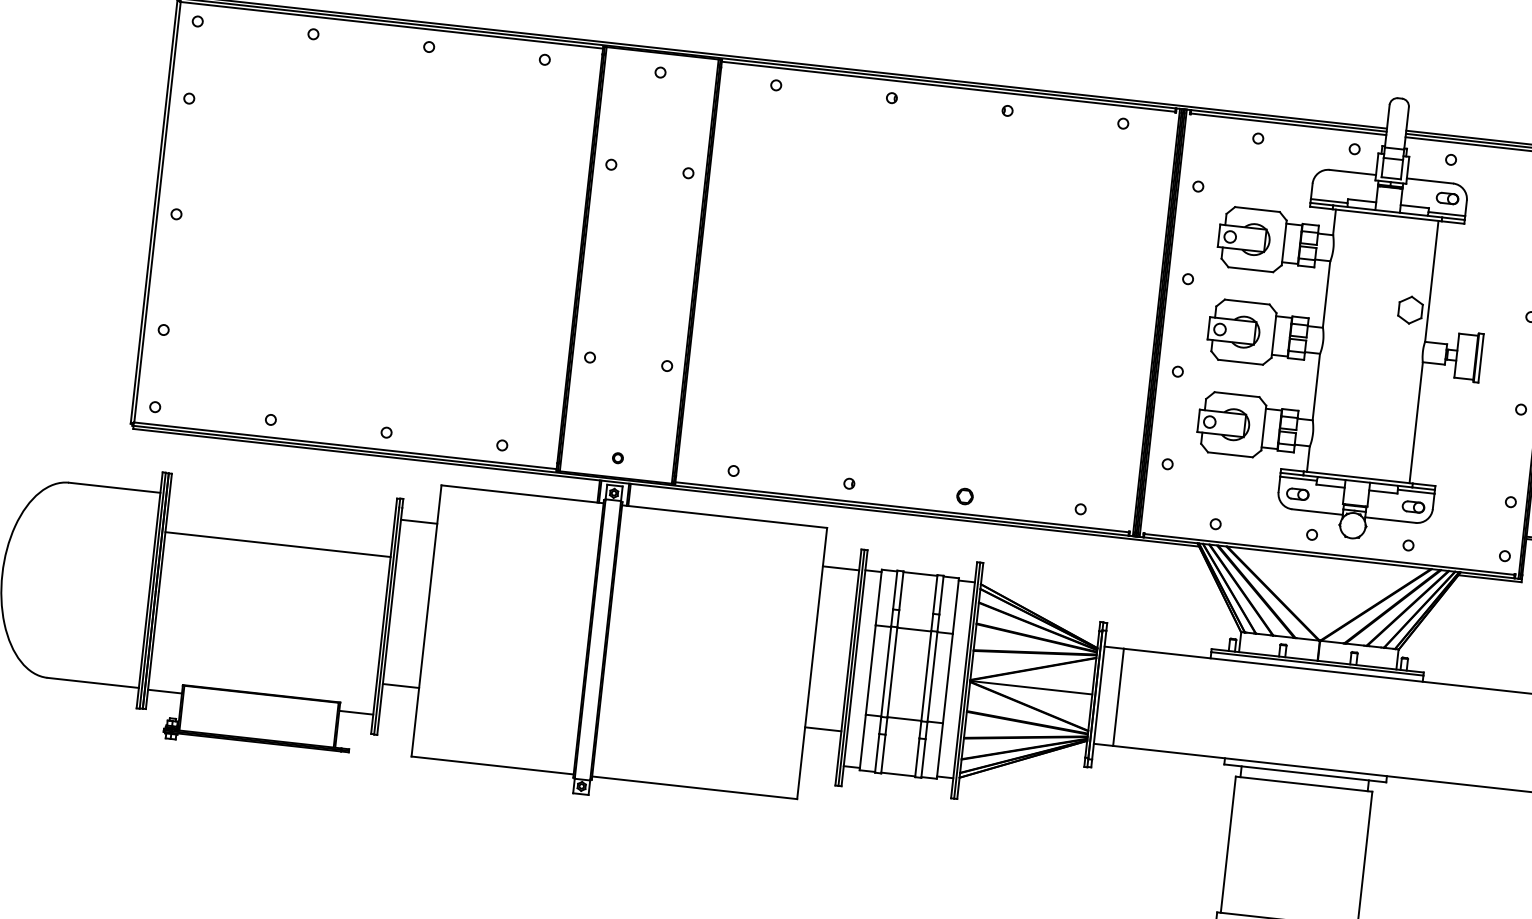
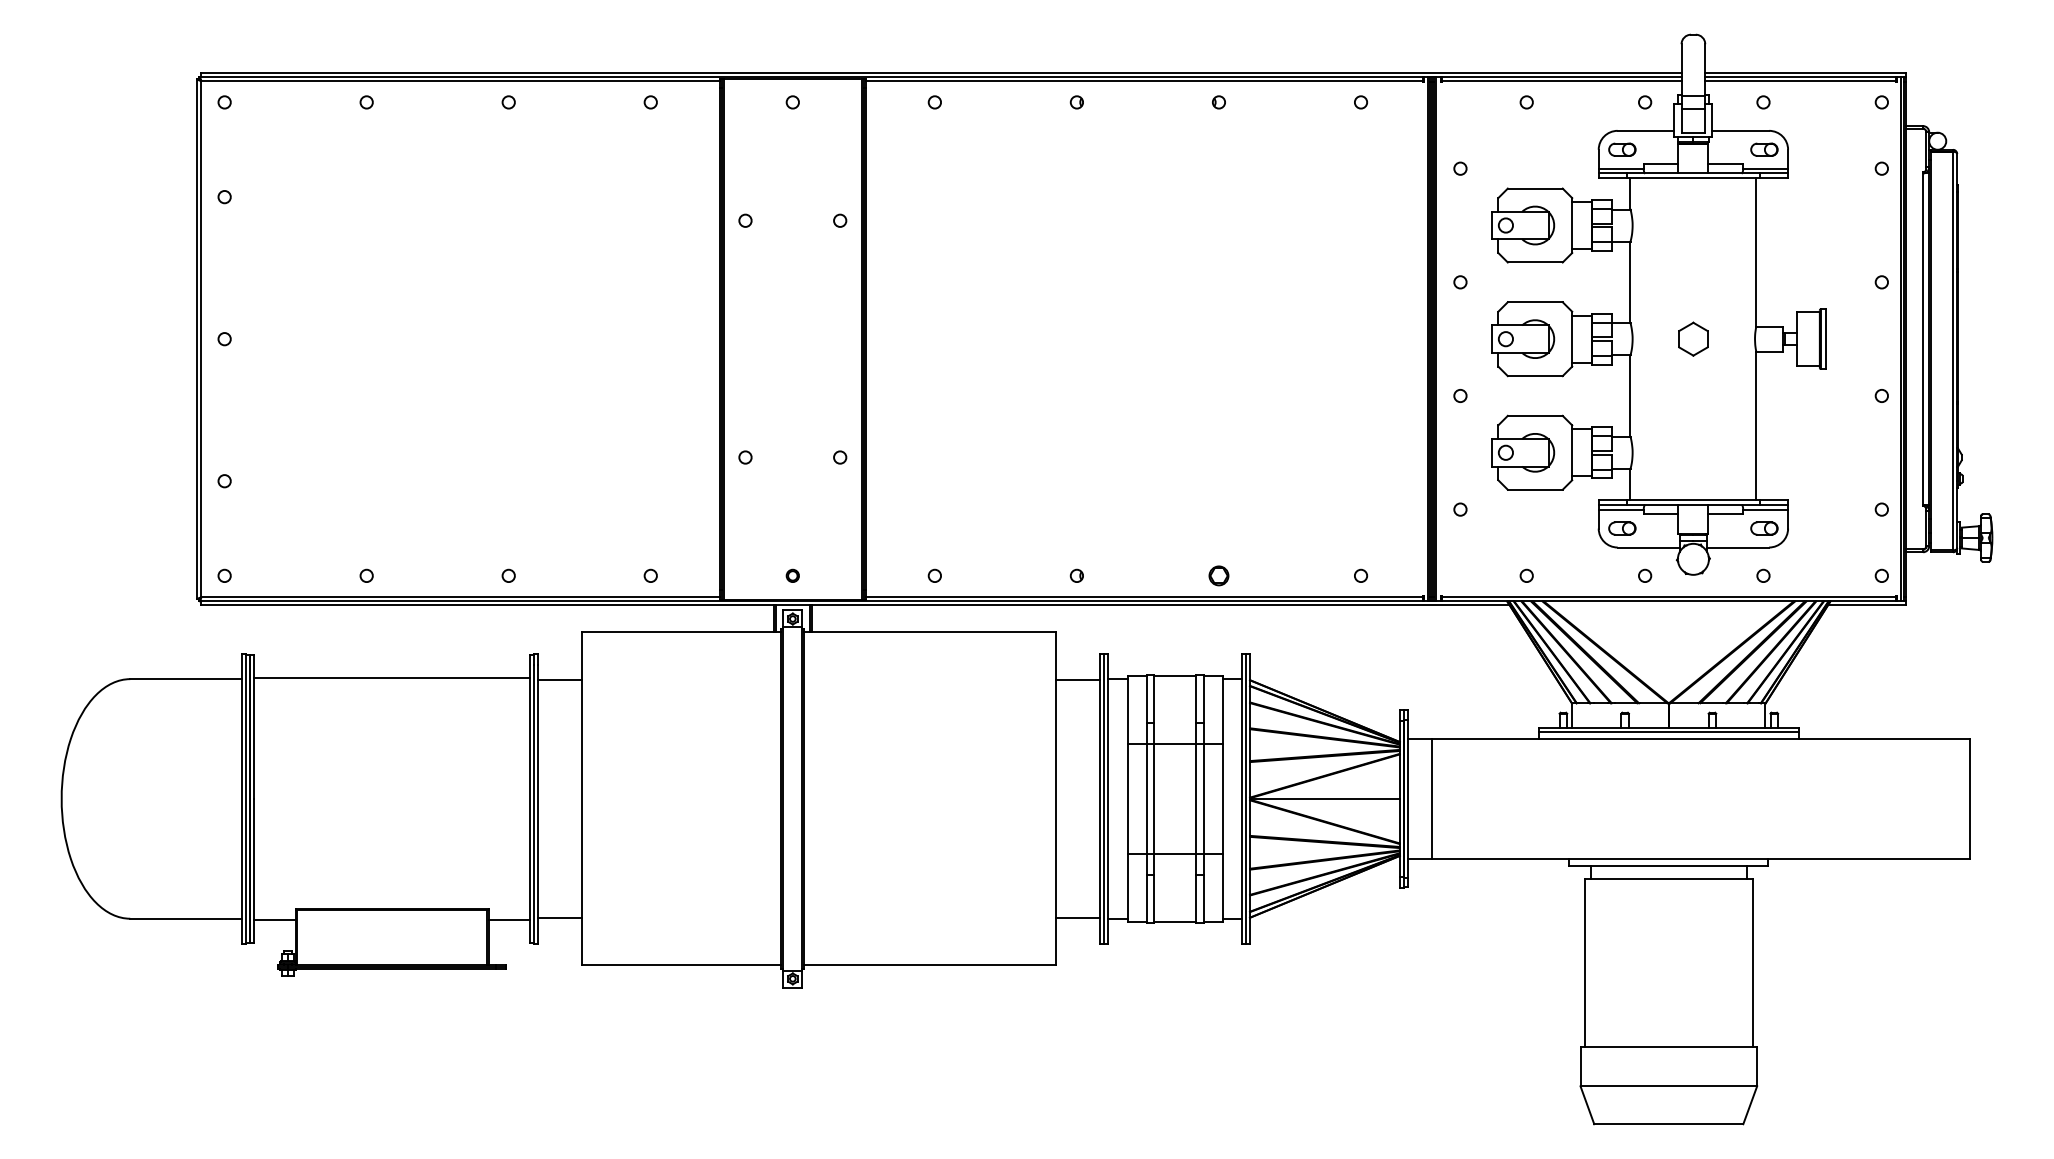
part: (1332, 185) -> (1622, 149), added
part: (1410, 309) -> (1693, 338), moved
line: (277, 544) -> (391, 678), moved
line: (400, 686) -> (559, 918), moved
line: (822, 729) -> (1077, 918), moved

